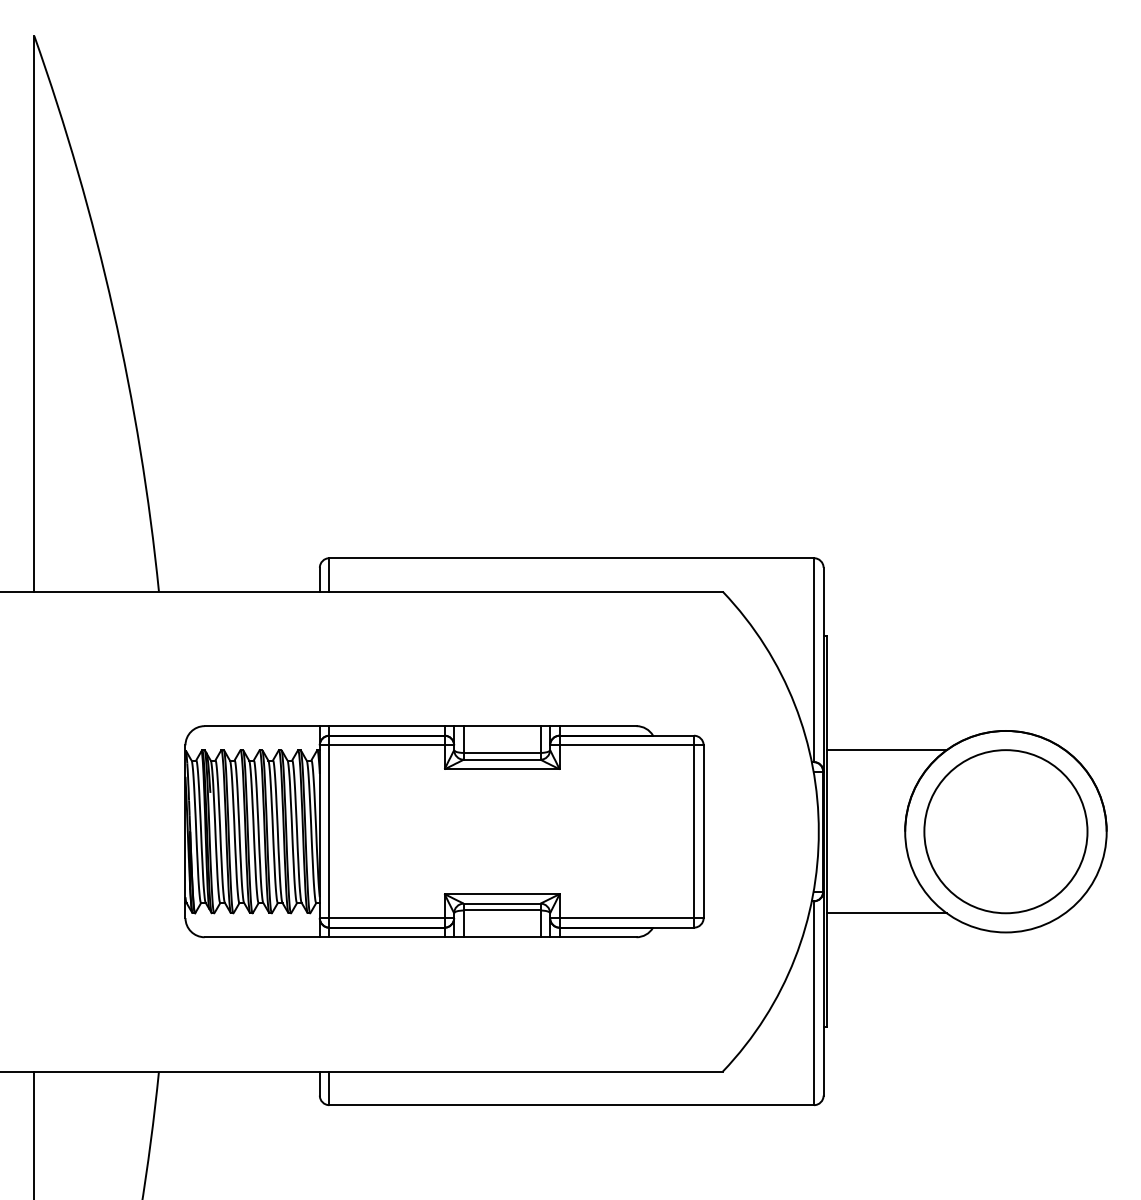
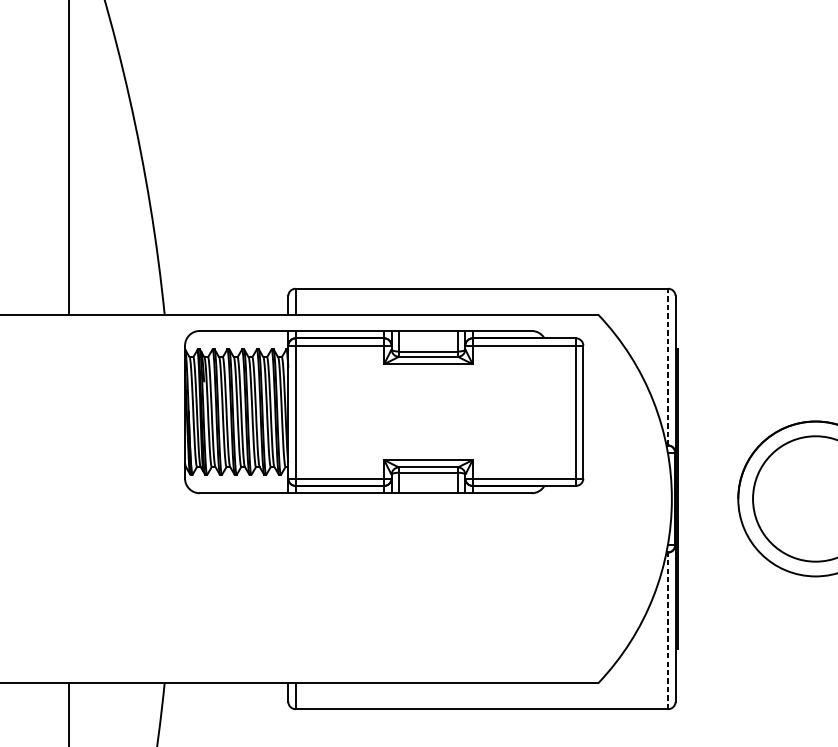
line: (814, 660) -> (668, 367), solid -> dashed
line: (886, 750) -> (723, 436), removed
part: (444, 831) -> (384, 411), moved
line: (886, 913) -> (723, 561), removed
line: (814, 1003) -> (668, 631), solid -> dashed

